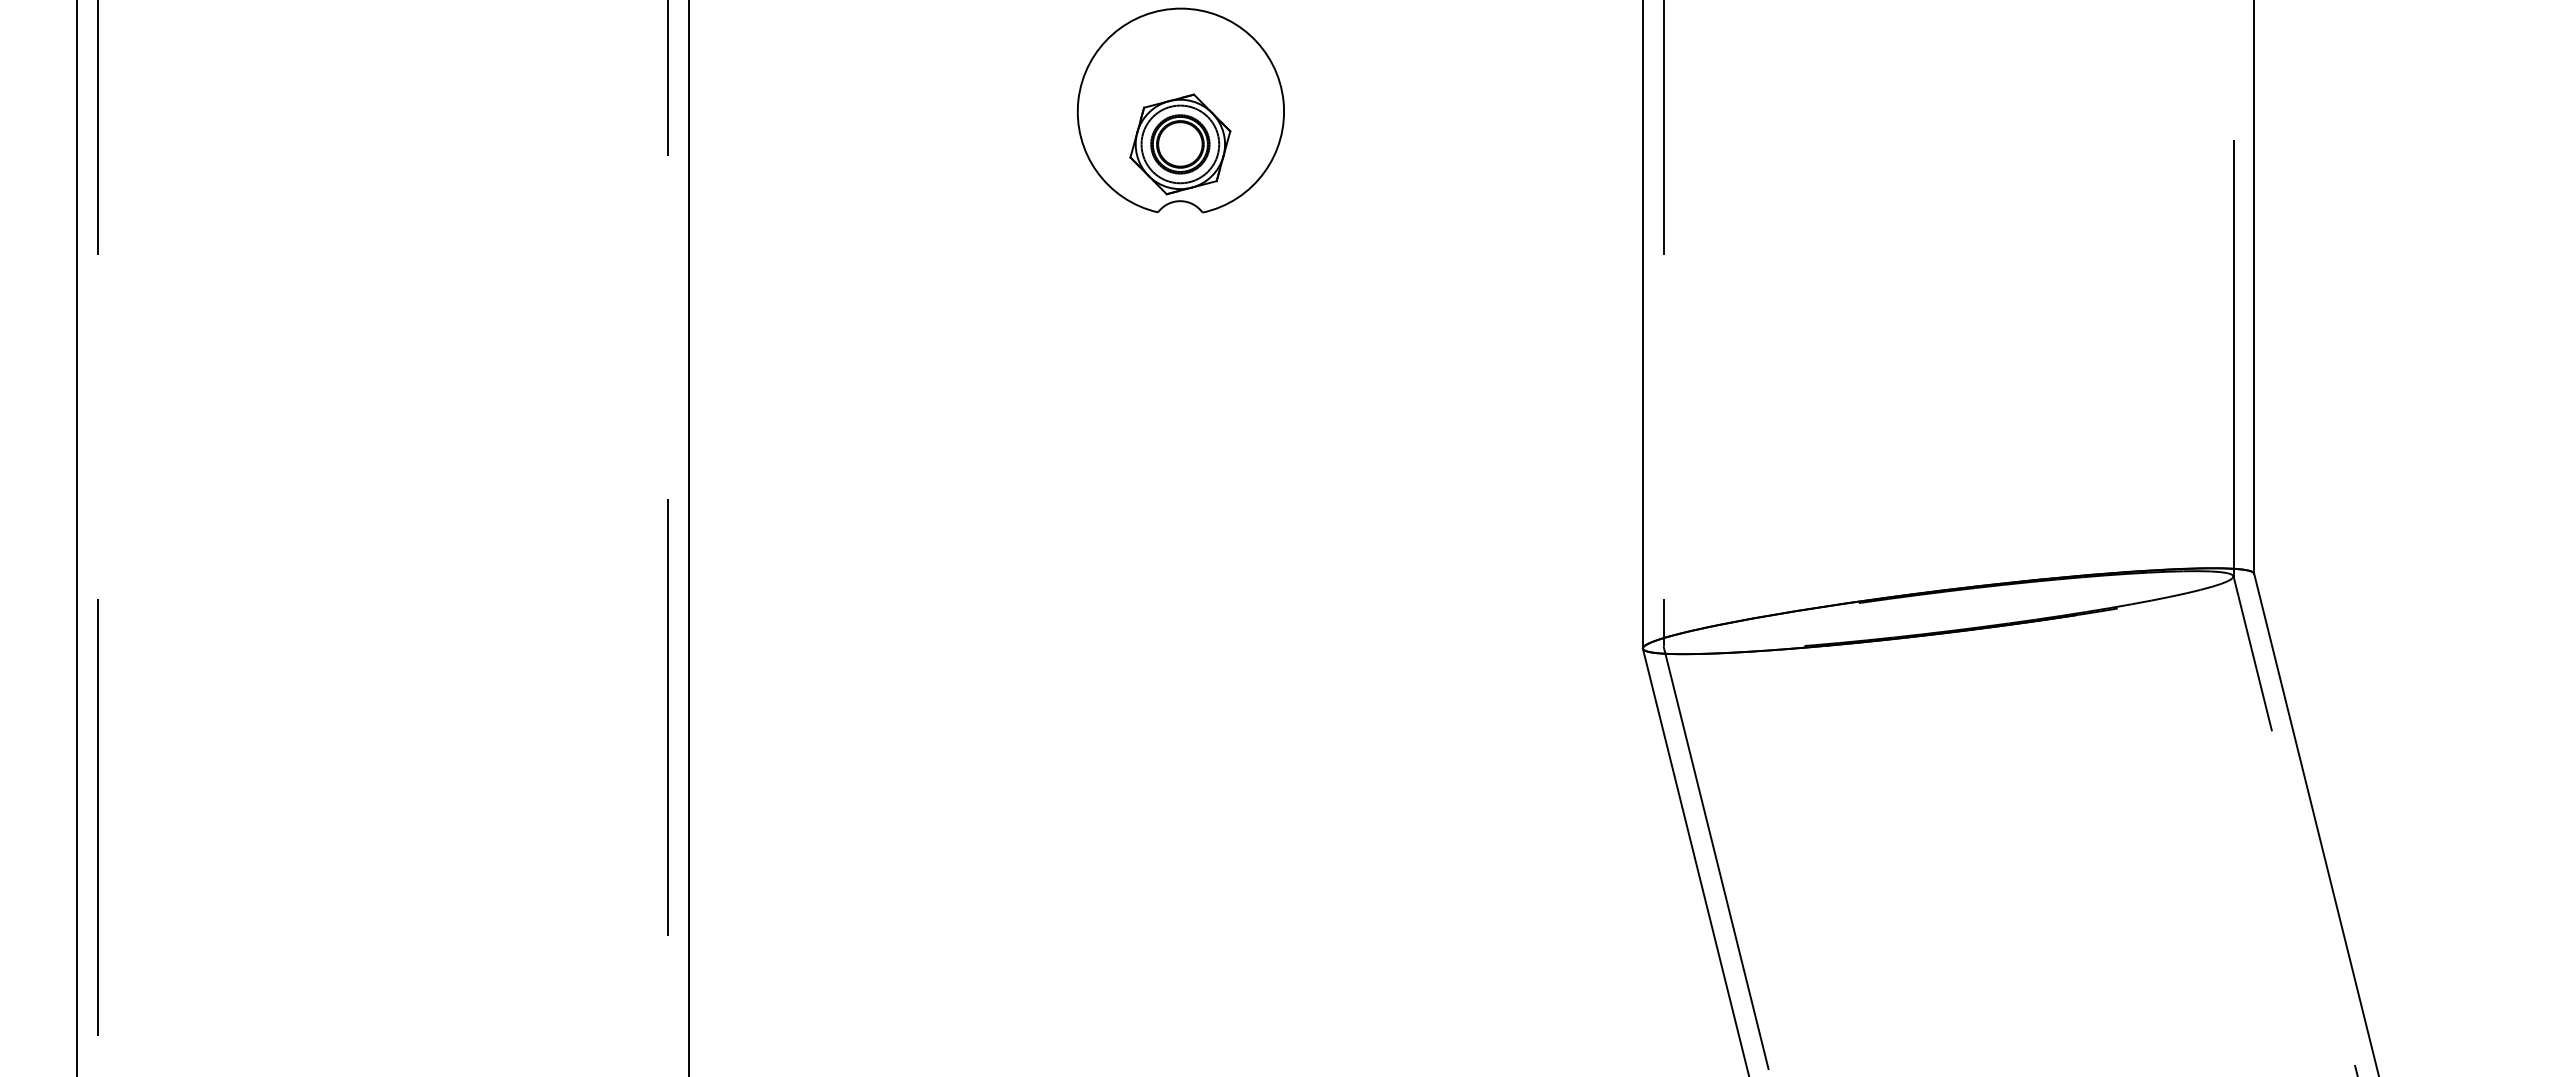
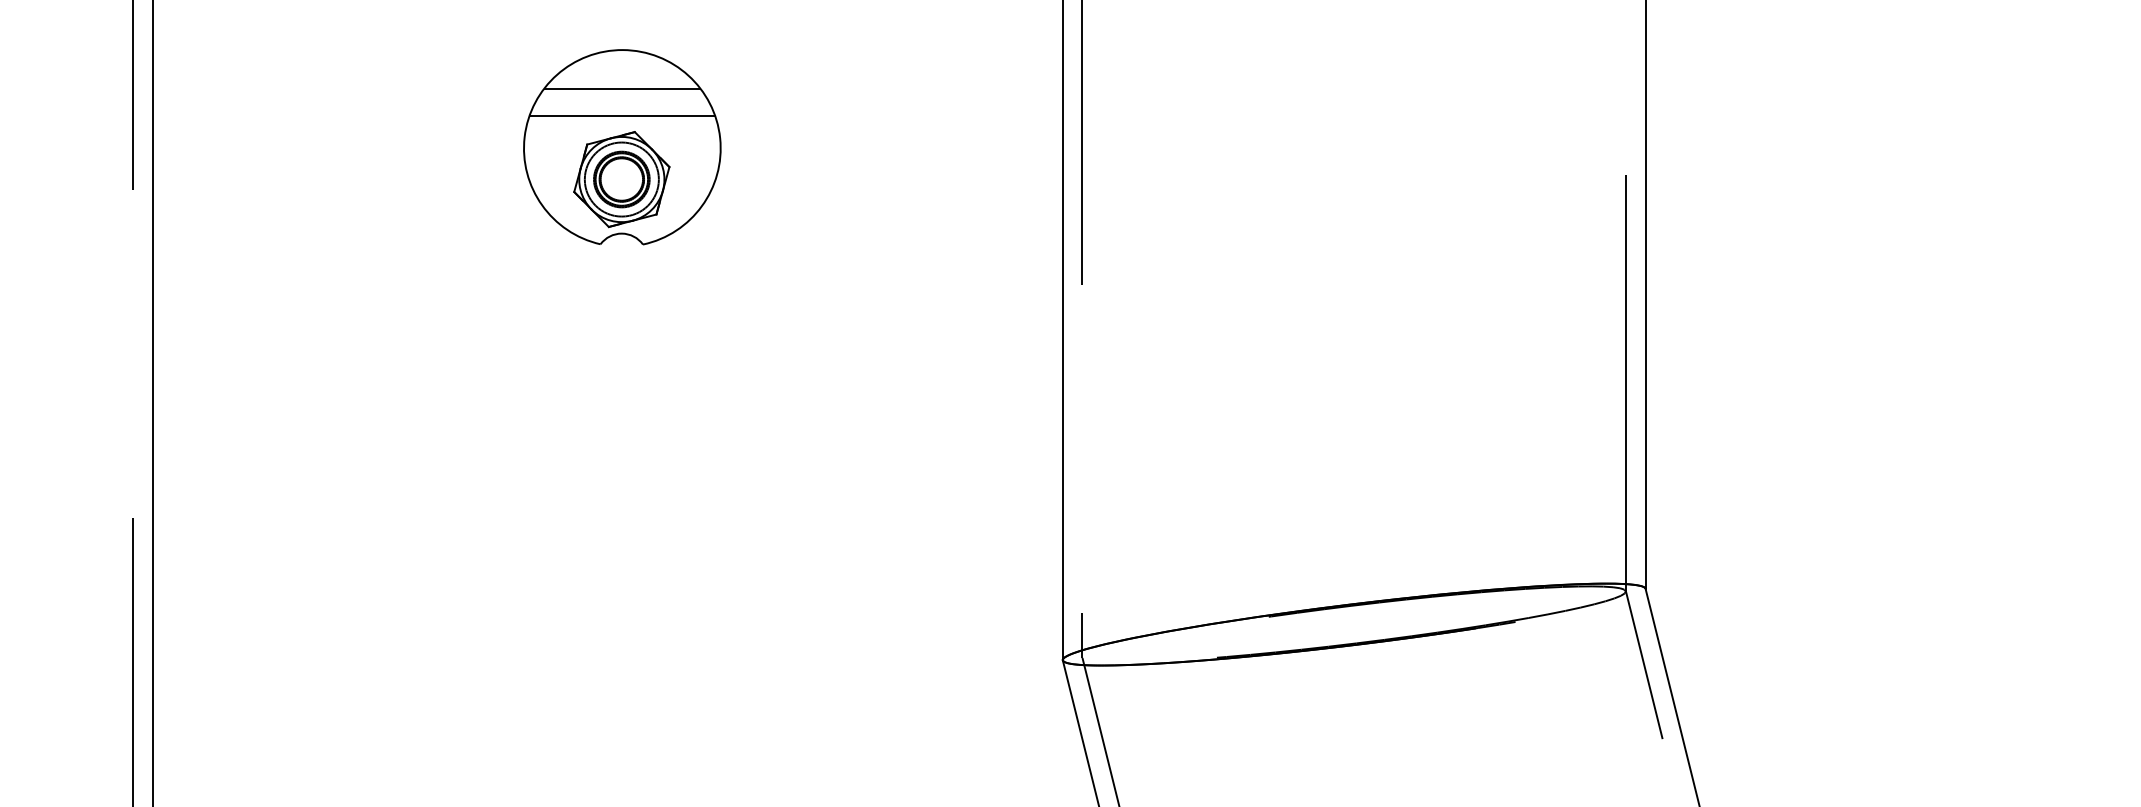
line: (1180, 49) -> (621, 89), added
line: (1180, 77) -> (621, 115), added

